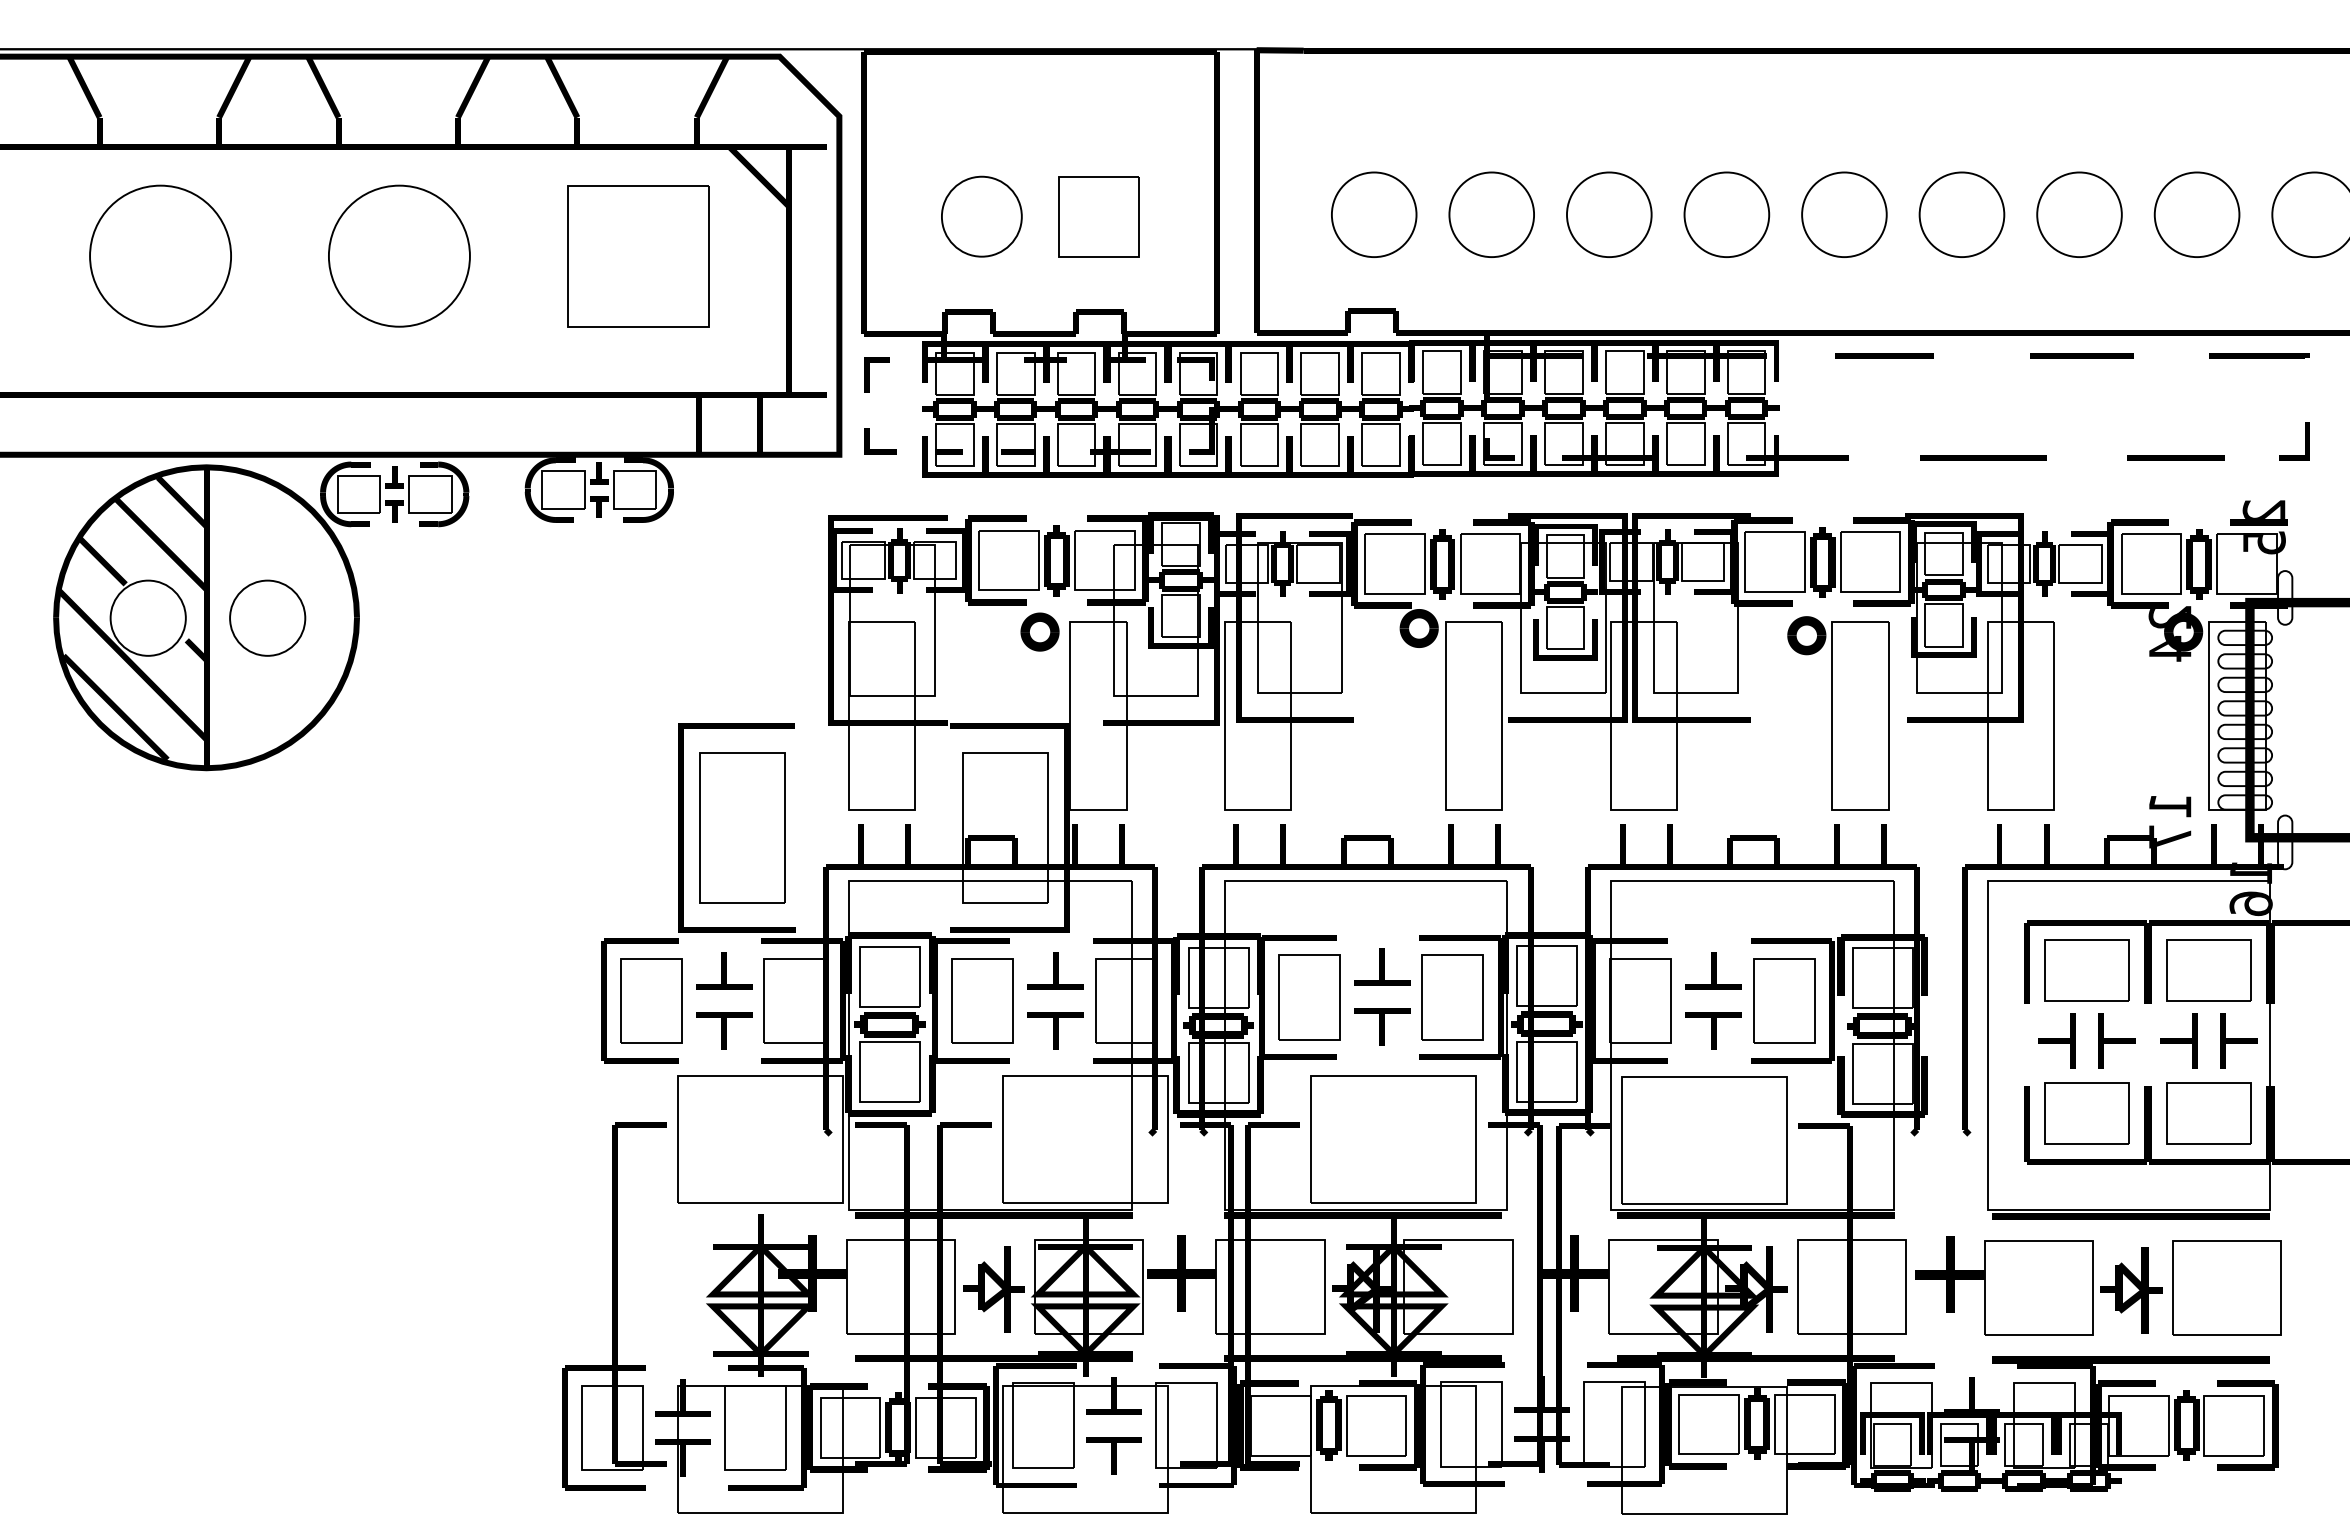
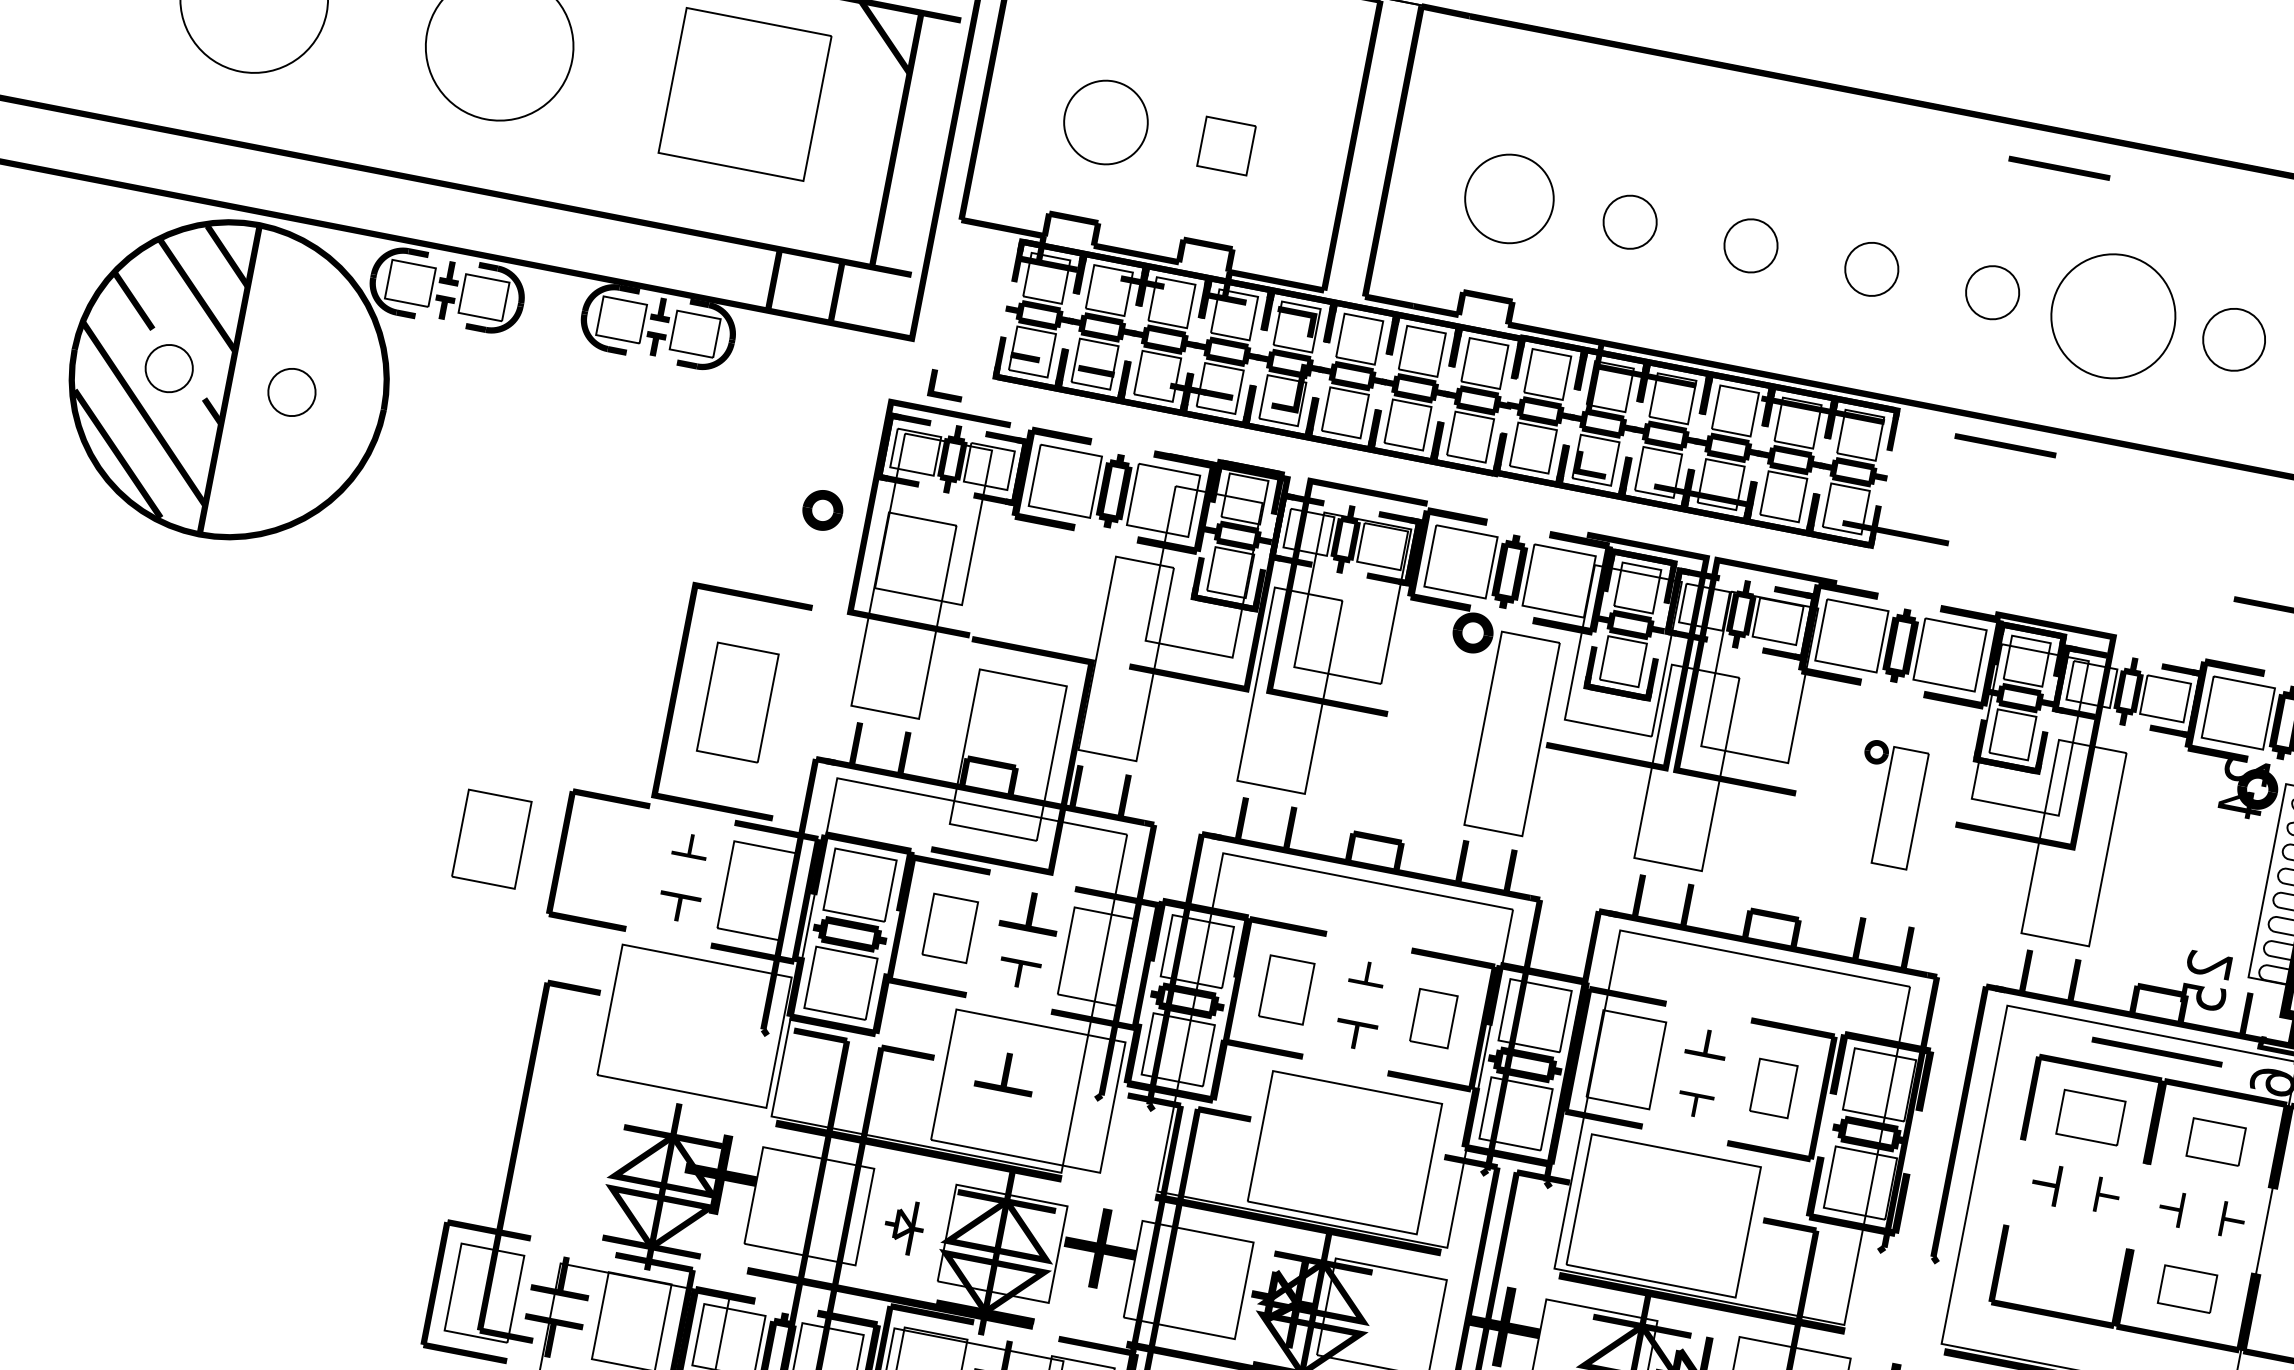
line: (1884, 85) -> (2059, 167), added
circle: (1491, 214) -> (1630, 222), size x0.6
circle: (1608, 214) -> (1750, 245), size x0.6
circle: (1726, 214) -> (1871, 268), size x0.6
circle: (1844, 214) -> (1992, 292), size x0.6
circle: (1961, 214) -> (2112, 315), size x1.4
circle: (2079, 214) -> (2234, 339), size x0.7
part: (1098, 216) -> (1225, 145), size x0.6
line: (2081, 355) -> (2208, 484), removed
line: (869, 374) -> (958, 262), removed
line: (880, 449) -> (945, 393), moved
line: (1983, 457) -> (2157, 1051), moved
circle: (147, 617) -> (168, 367), size x0.6
circle: (267, 617) -> (291, 391), size x0.6
part: (1039, 631) -> (822, 509), moved
part: (1838, 713) -> (1886, 804), size x0.6
text: (2169, 821) -> (2205, 981), 17 -> 25
part: (742, 827) -> (738, 702), size x0.7
part: (1382, 966) -> (1367, 972), size x0.6
part: (724, 970) -> (690, 845), size x0.6
part: (1713, 970) -> (1707, 1043), size x0.7
part: (2086, 970) -> (2090, 1117), size x0.7
part: (2208, 970) -> (2215, 1142), size x0.6
part: (1309, 997) -> (1286, 990), size x0.7
part: (1452, 997) -> (1433, 1018), size x0.6
part: (651, 1000) -> (491, 838), moved
part: (982, 1000) -> (950, 927), size x0.7
part: (1784, 1000) -> (1774, 1088), size x0.6
part: (1382, 1026) -> (1355, 1034), size x0.7
part: (724, 1030) -> (678, 907), size x0.7
part: (1055, 1030) -> (1019, 973), size x0.7
part: (1713, 1030) -> (1695, 1104), size x0.6
part: (2056, 1040) -> (2045, 1183), size x0.7
part: (2116, 1040) -> (2107, 1195), size x0.6
part: (2178, 1040) -> (2170, 1207), size x0.6
part: (2238, 1040) -> (2232, 1219), size x0.6
part: (2086, 1113) -> (2061, 1264), removed
part: (2208, 1113) -> (2187, 1288), size x0.6
part: (1061, 1125) -> (1006, 1072), added
part: (993, 1289) -> (903, 1227), size x0.6

